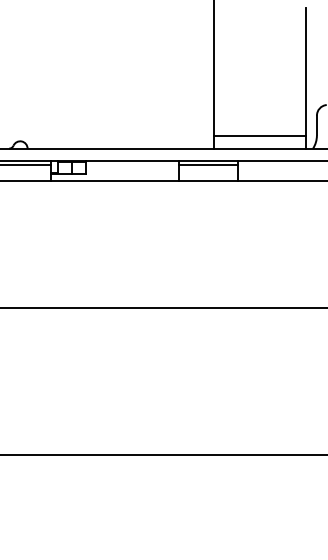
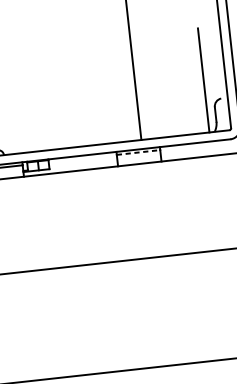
line: (259, 136) -> (174, 127), removed
line: (208, 165) -> (138, 152), solid -> dashed

